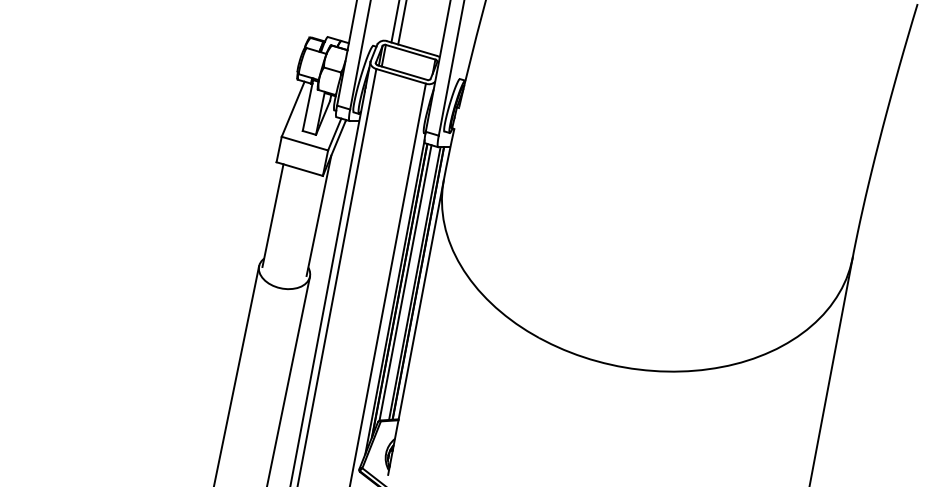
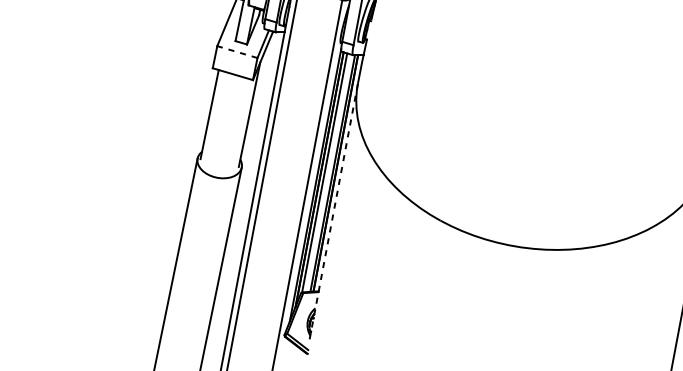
line: (304, 143) -> (237, 51), solid -> dashed
line: (415, 327) -> (333, 211), solid -> dashed

